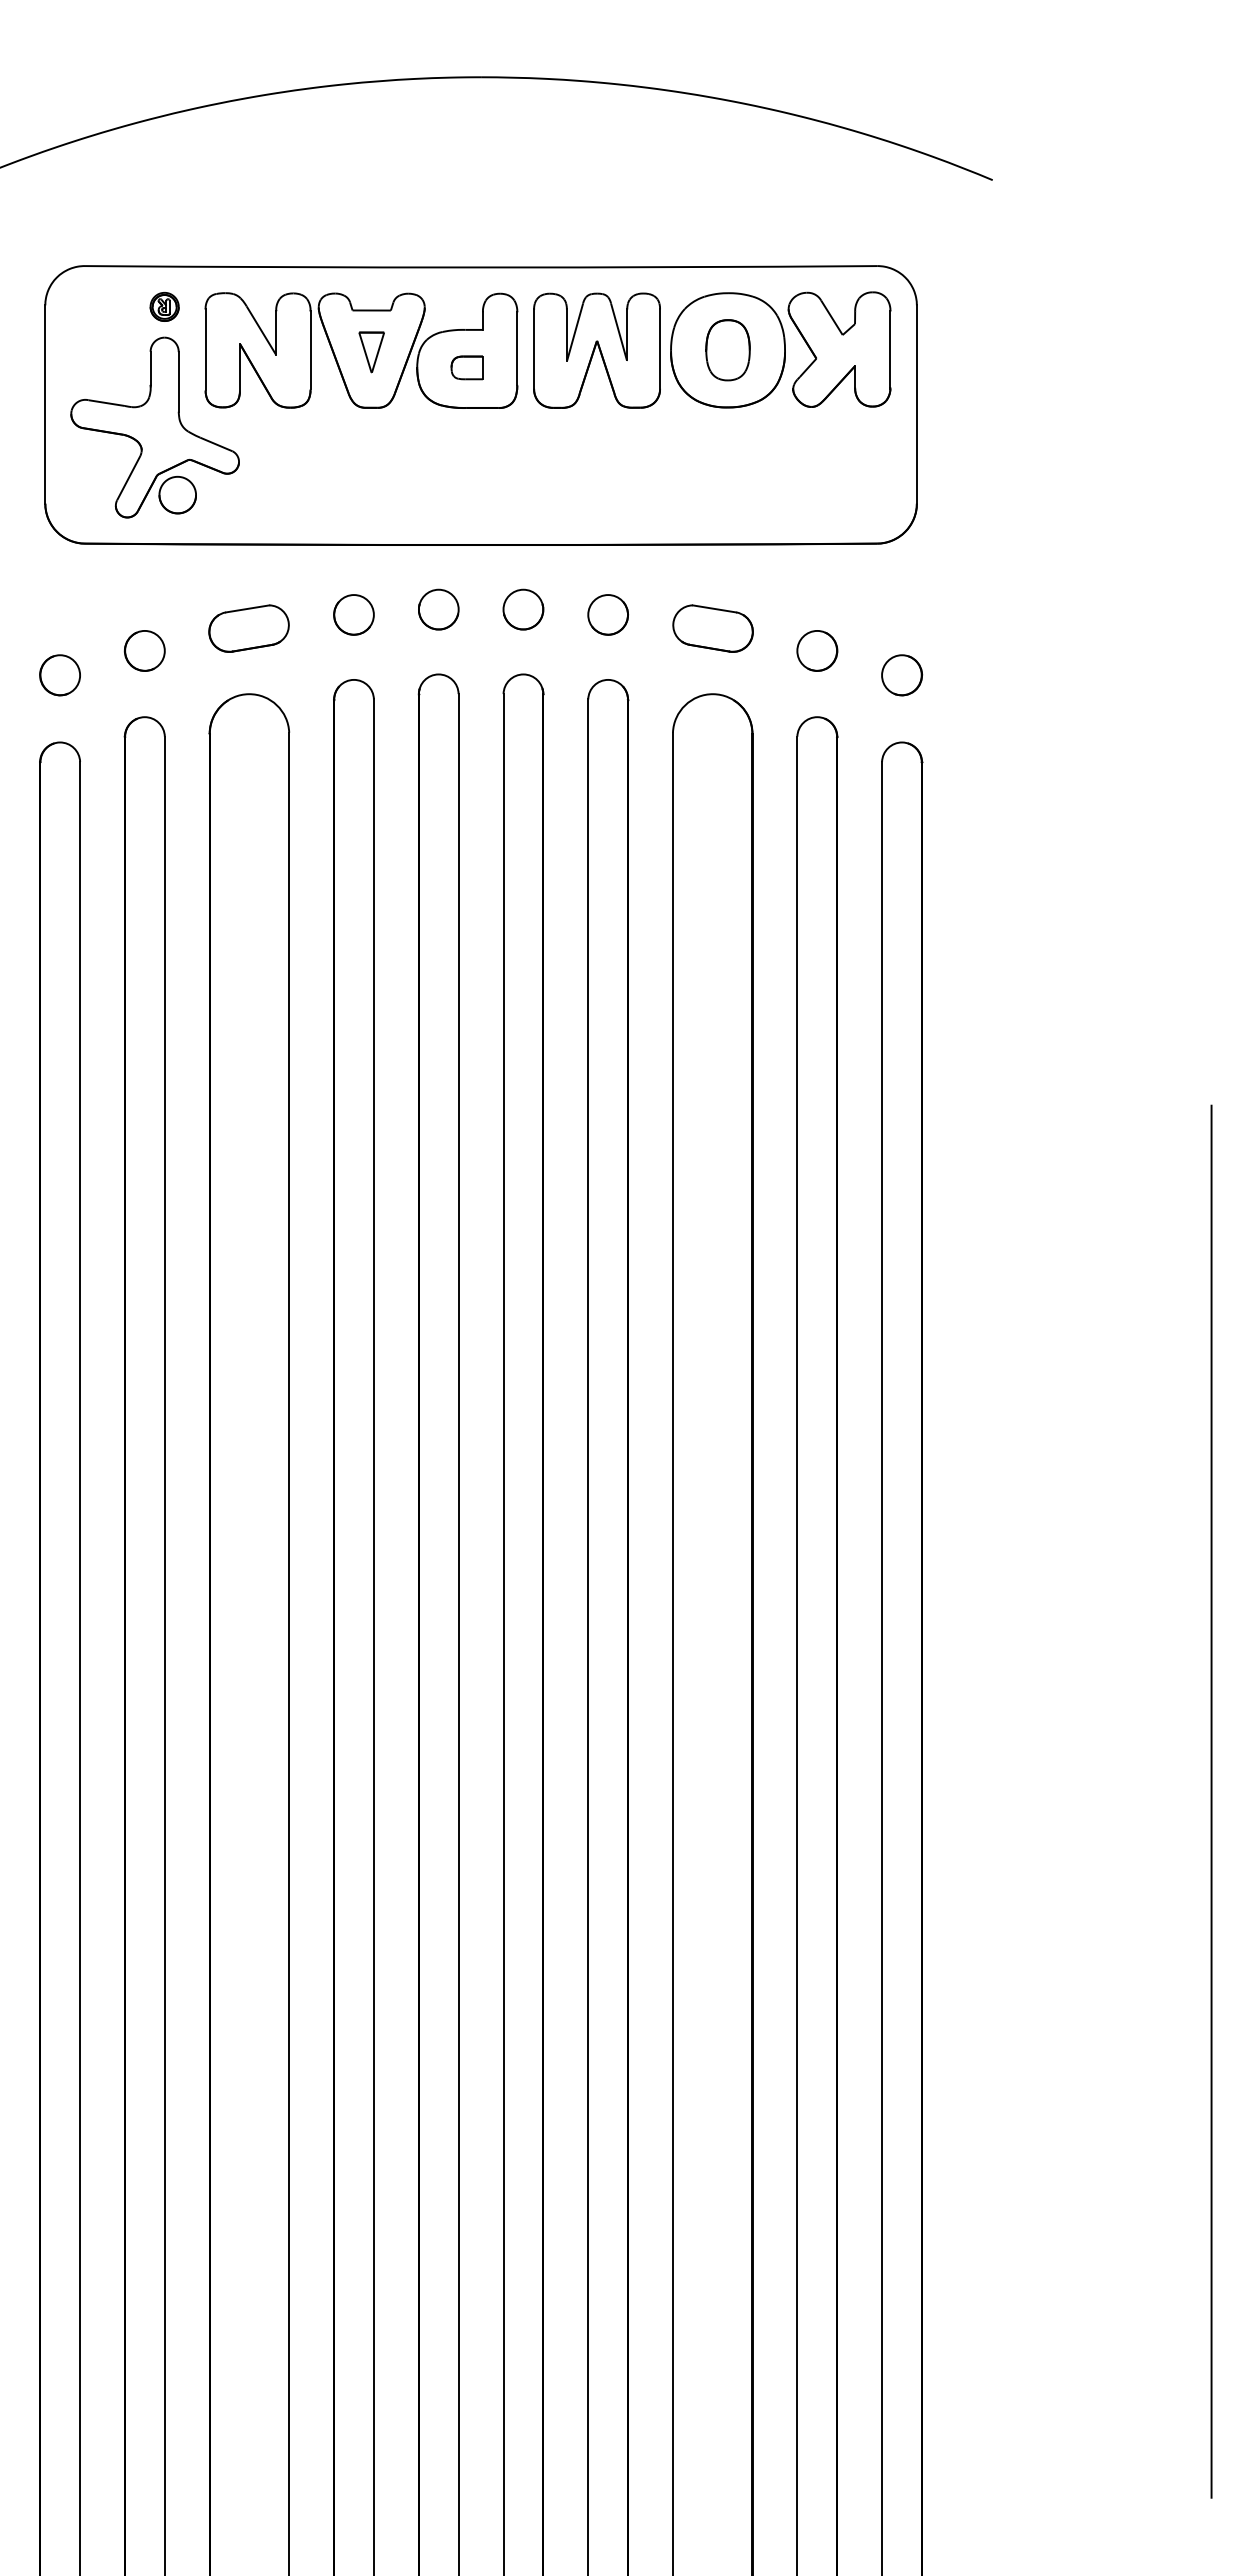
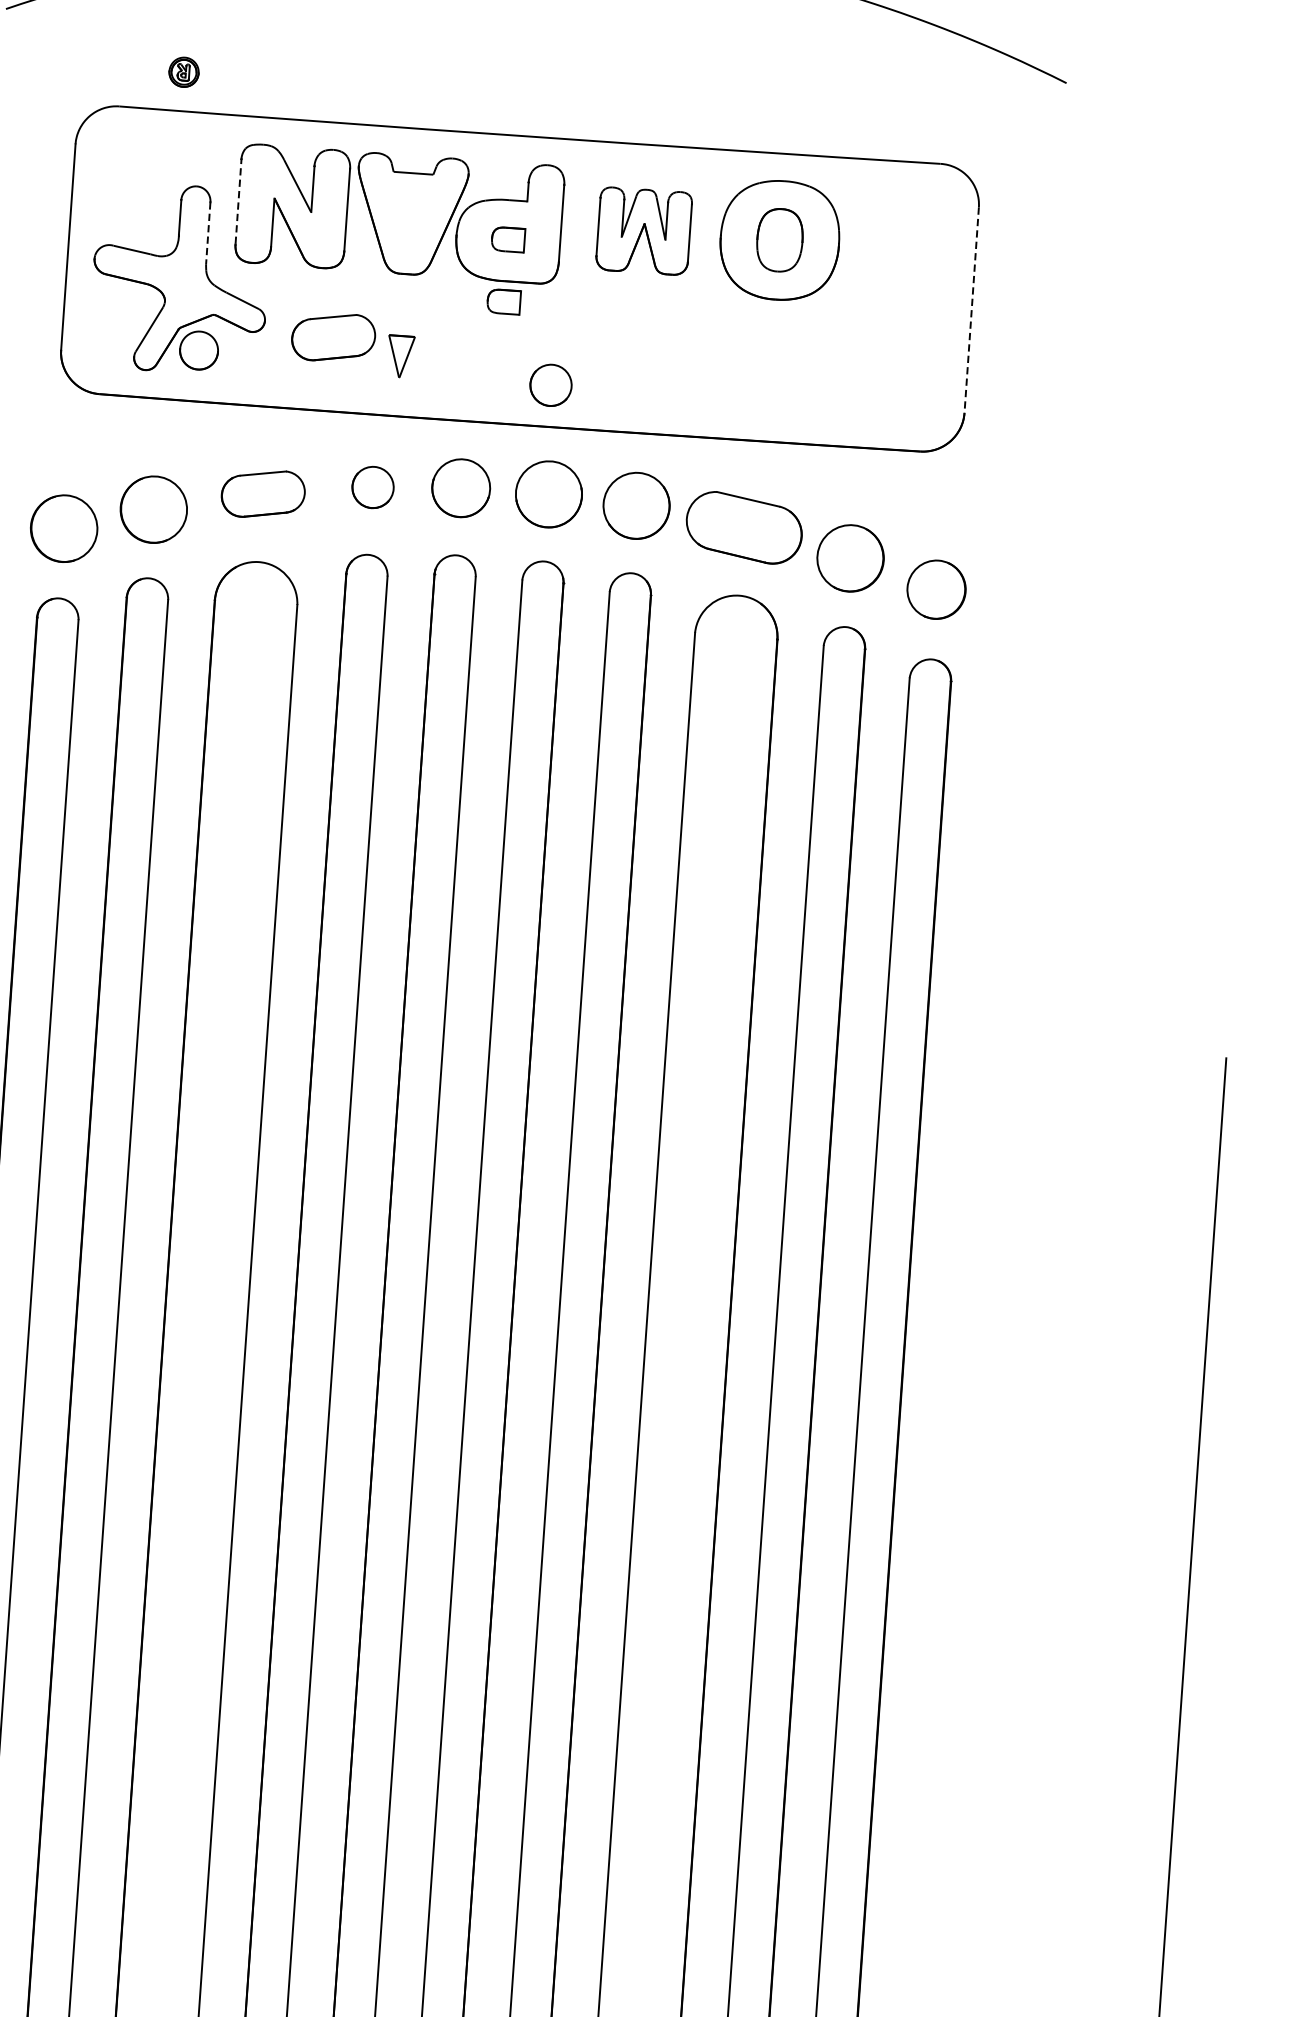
part: (164, 306) -> (183, 71), moved
line: (205, 349) -> (238, 201), solid -> dashed
part: (839, 349) -> (895, 247), removed
part: (596, 350) -> (643, 231), size x0.7
part: (371, 352) -> (400, 356), moved
line: (178, 381) -> (208, 232), solid -> dashed
line: (916, 405) -> (971, 311), solid -> dashed
part: (466, 427) -> (503, 301), added
part: (305, 473) -> (333, 337), added
part: (517, 504) -> (550, 384), added
part: (438, 609) -> (461, 488), size x1.4
part: (523, 609) -> (549, 494), size x1.6
part: (607, 614) -> (635, 505), size x1.6
part: (712, 628) -> (743, 527), size x1.4
part: (144, 650) -> (153, 509), size x1.6
part: (817, 650) -> (850, 557), size x1.6
part: (59, 675) -> (63, 528), size x1.6
part: (902, 675) -> (937, 590), size x1.4

